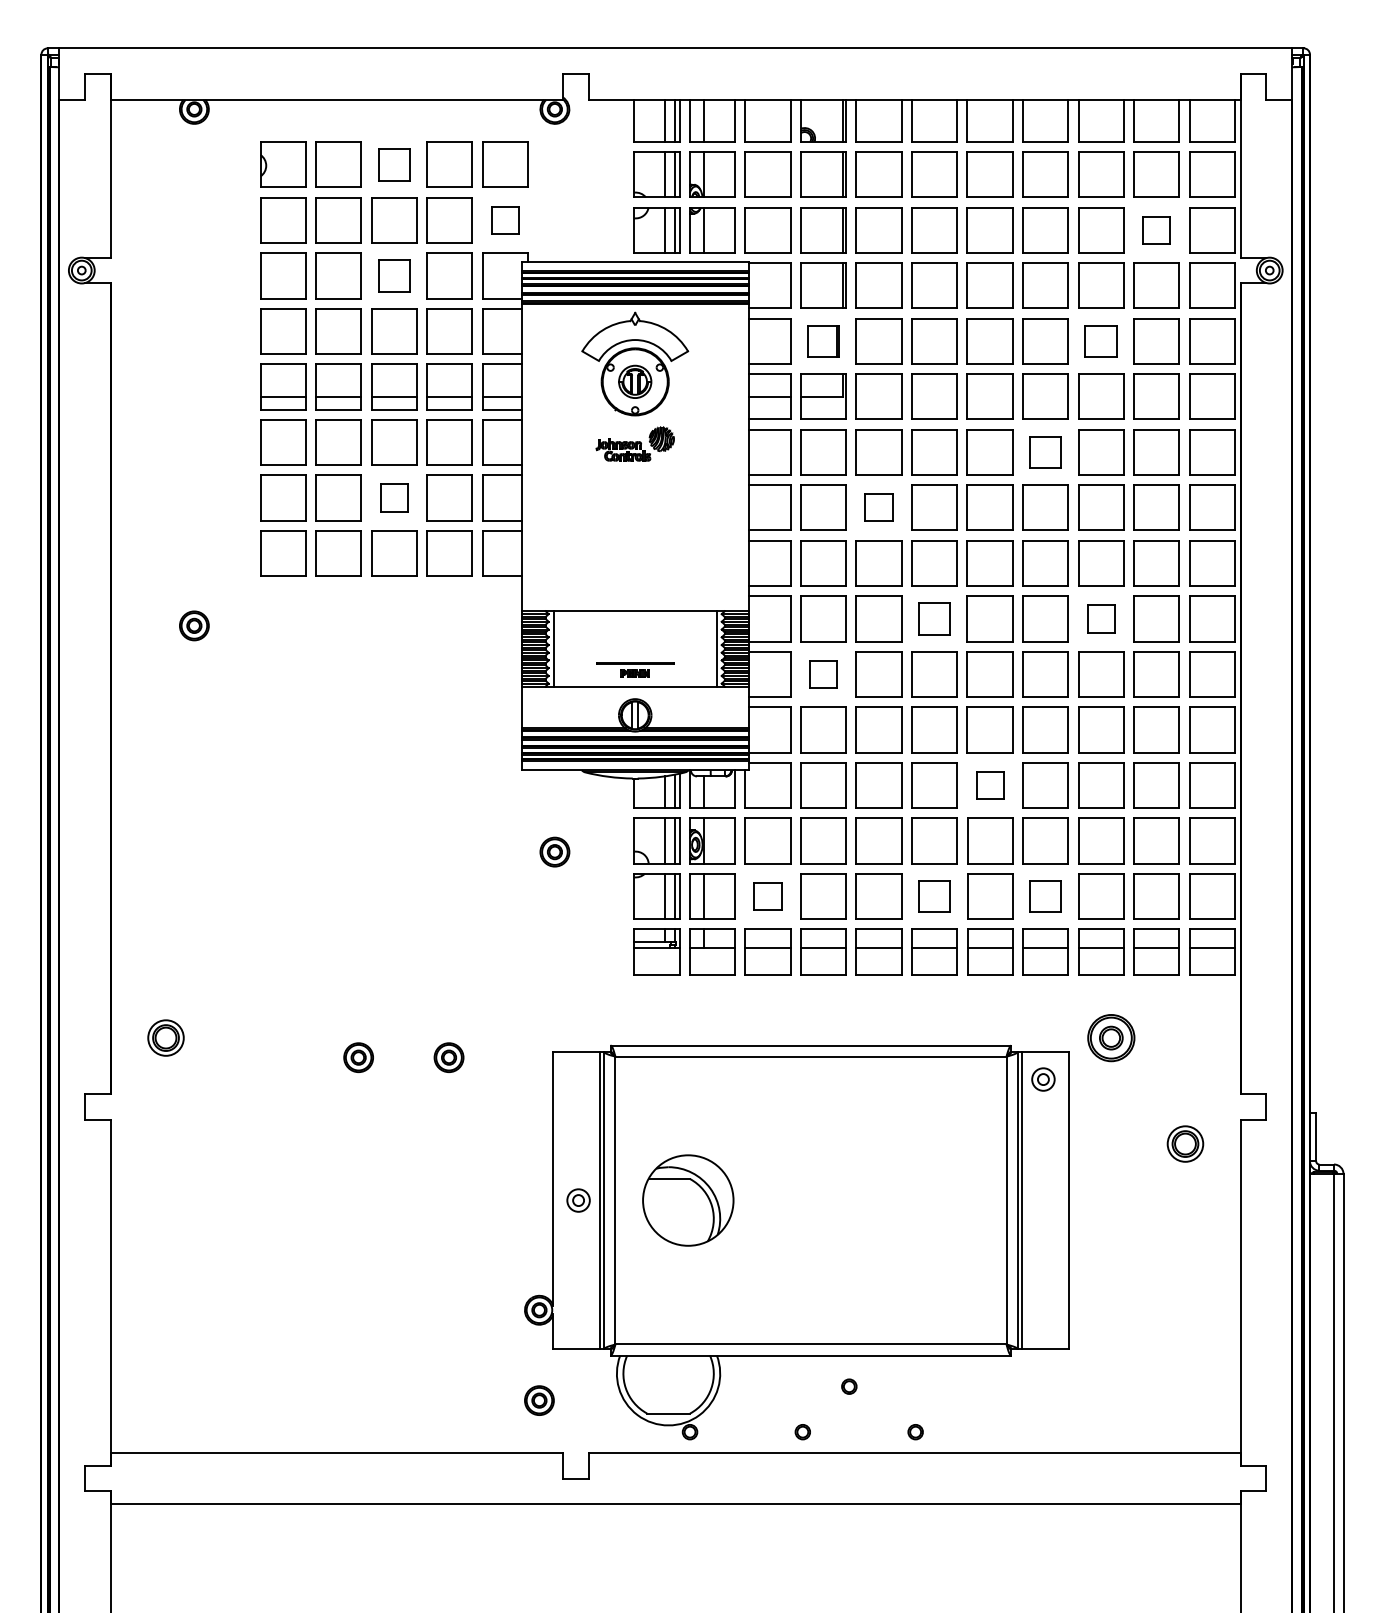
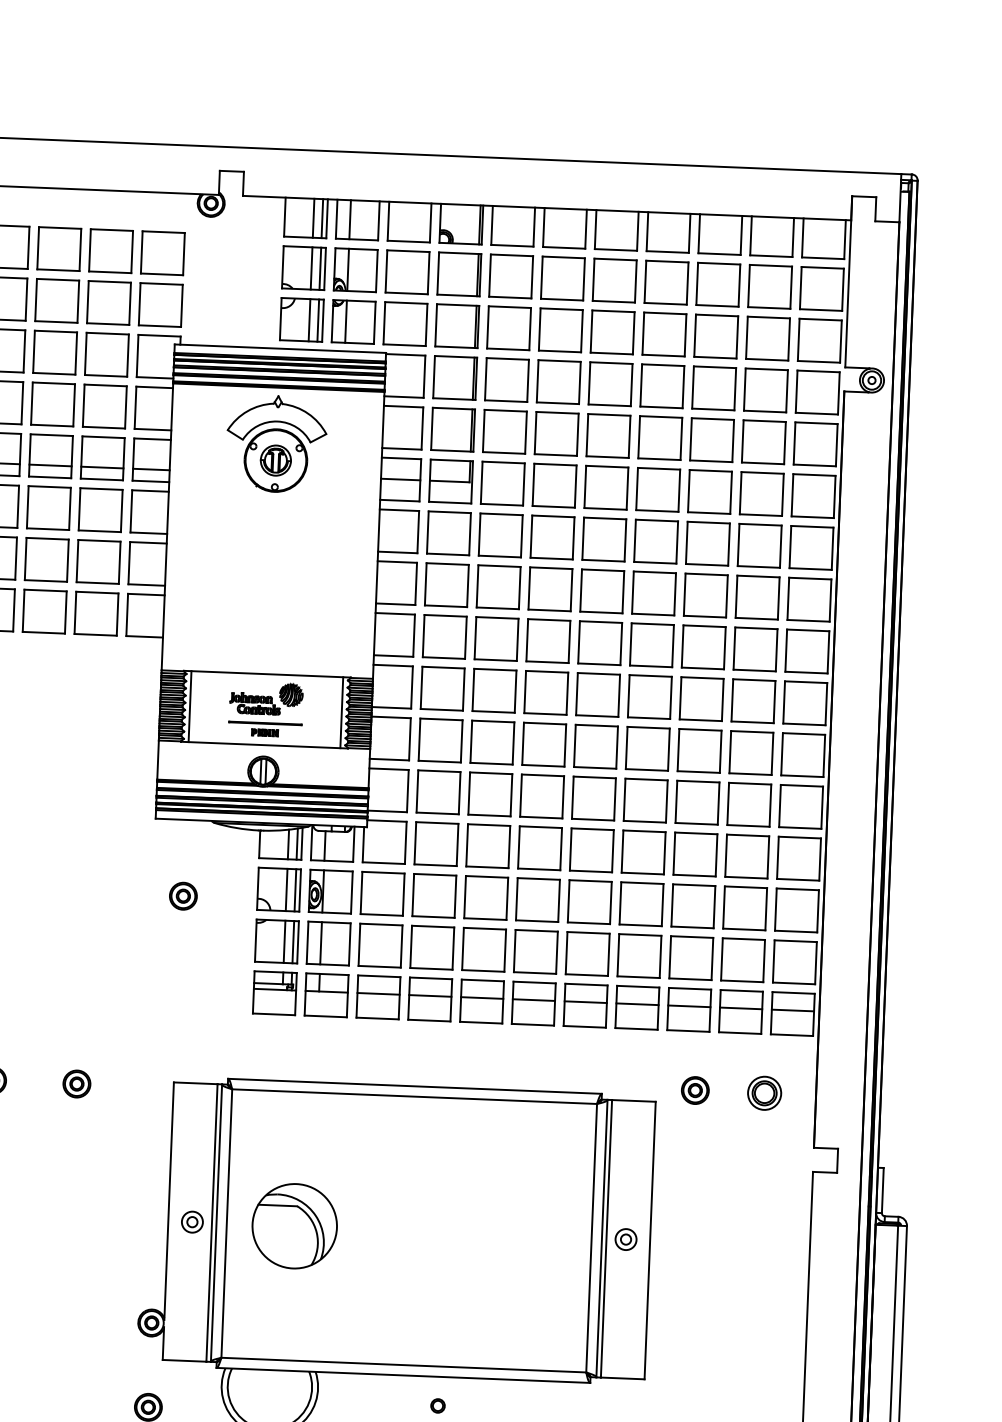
part: (394, 164) -> (59, 248), size x1.43
part: (505, 220) -> (160, 305), size x1.67
part: (1156, 230) -> (767, 338), size x1.67
part: (394, 275) -> (55, 352), size x1.43
part: (823, 341) -> (453, 429), size x1.43
part: (1101, 341) -> (712, 440), size x1.43
part: (634, 443) -> (265, 698), moved
part: (1045, 452) -> (656, 541), size x1.43
part: (394, 497) -> (47, 559), size x1.67
part: (878, 507) -> (498, 586), size x1.67
part: (934, 618) -> (546, 692), size x1.43
part: (1101, 618) -> (702, 698), size x1.67
part: (823, 674) -> (440, 740), size x1.67
part: (989, 785) -> (591, 850), size x1.67
part: (767, 896) -> (380, 945), size x1.67
part: (934, 896) -> (535, 951), size x1.43
part: (1045, 896) -> (639, 956), size x1.43
part: (1110, 1037) -> (694, 1089), size x0.62
part: (1043, 1079) -> (626, 1239), moved
part: (1185, 1143) -> (764, 1092), moved

